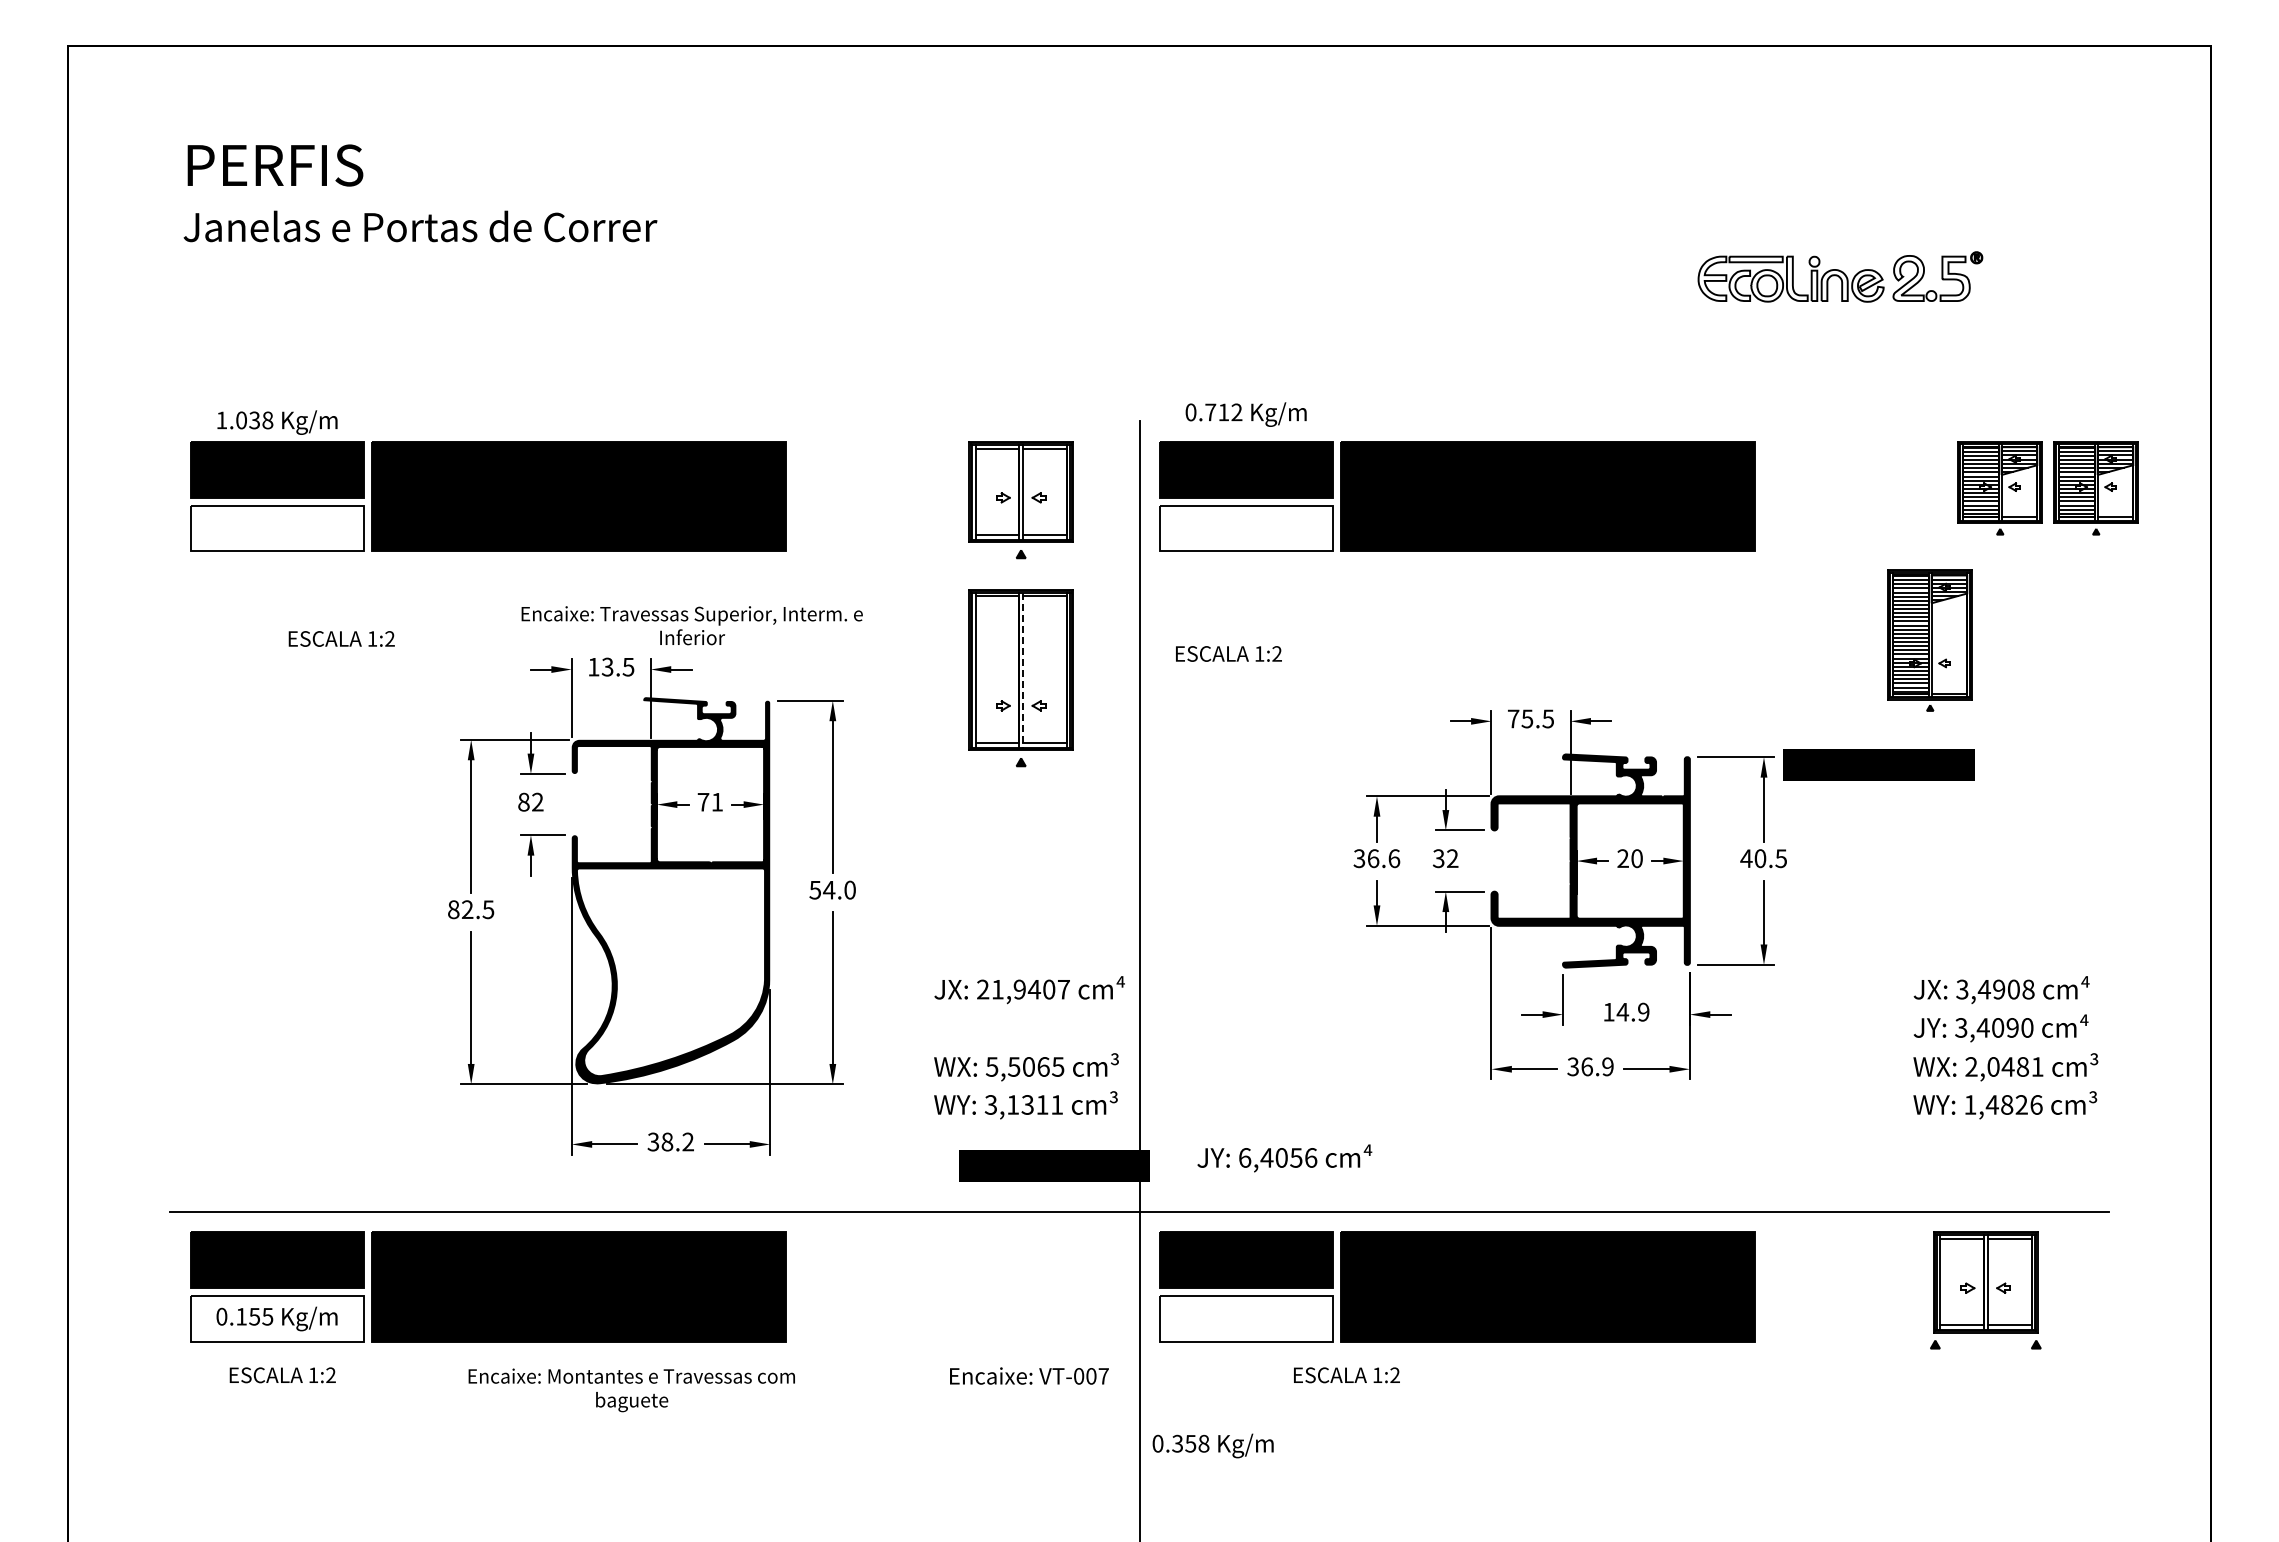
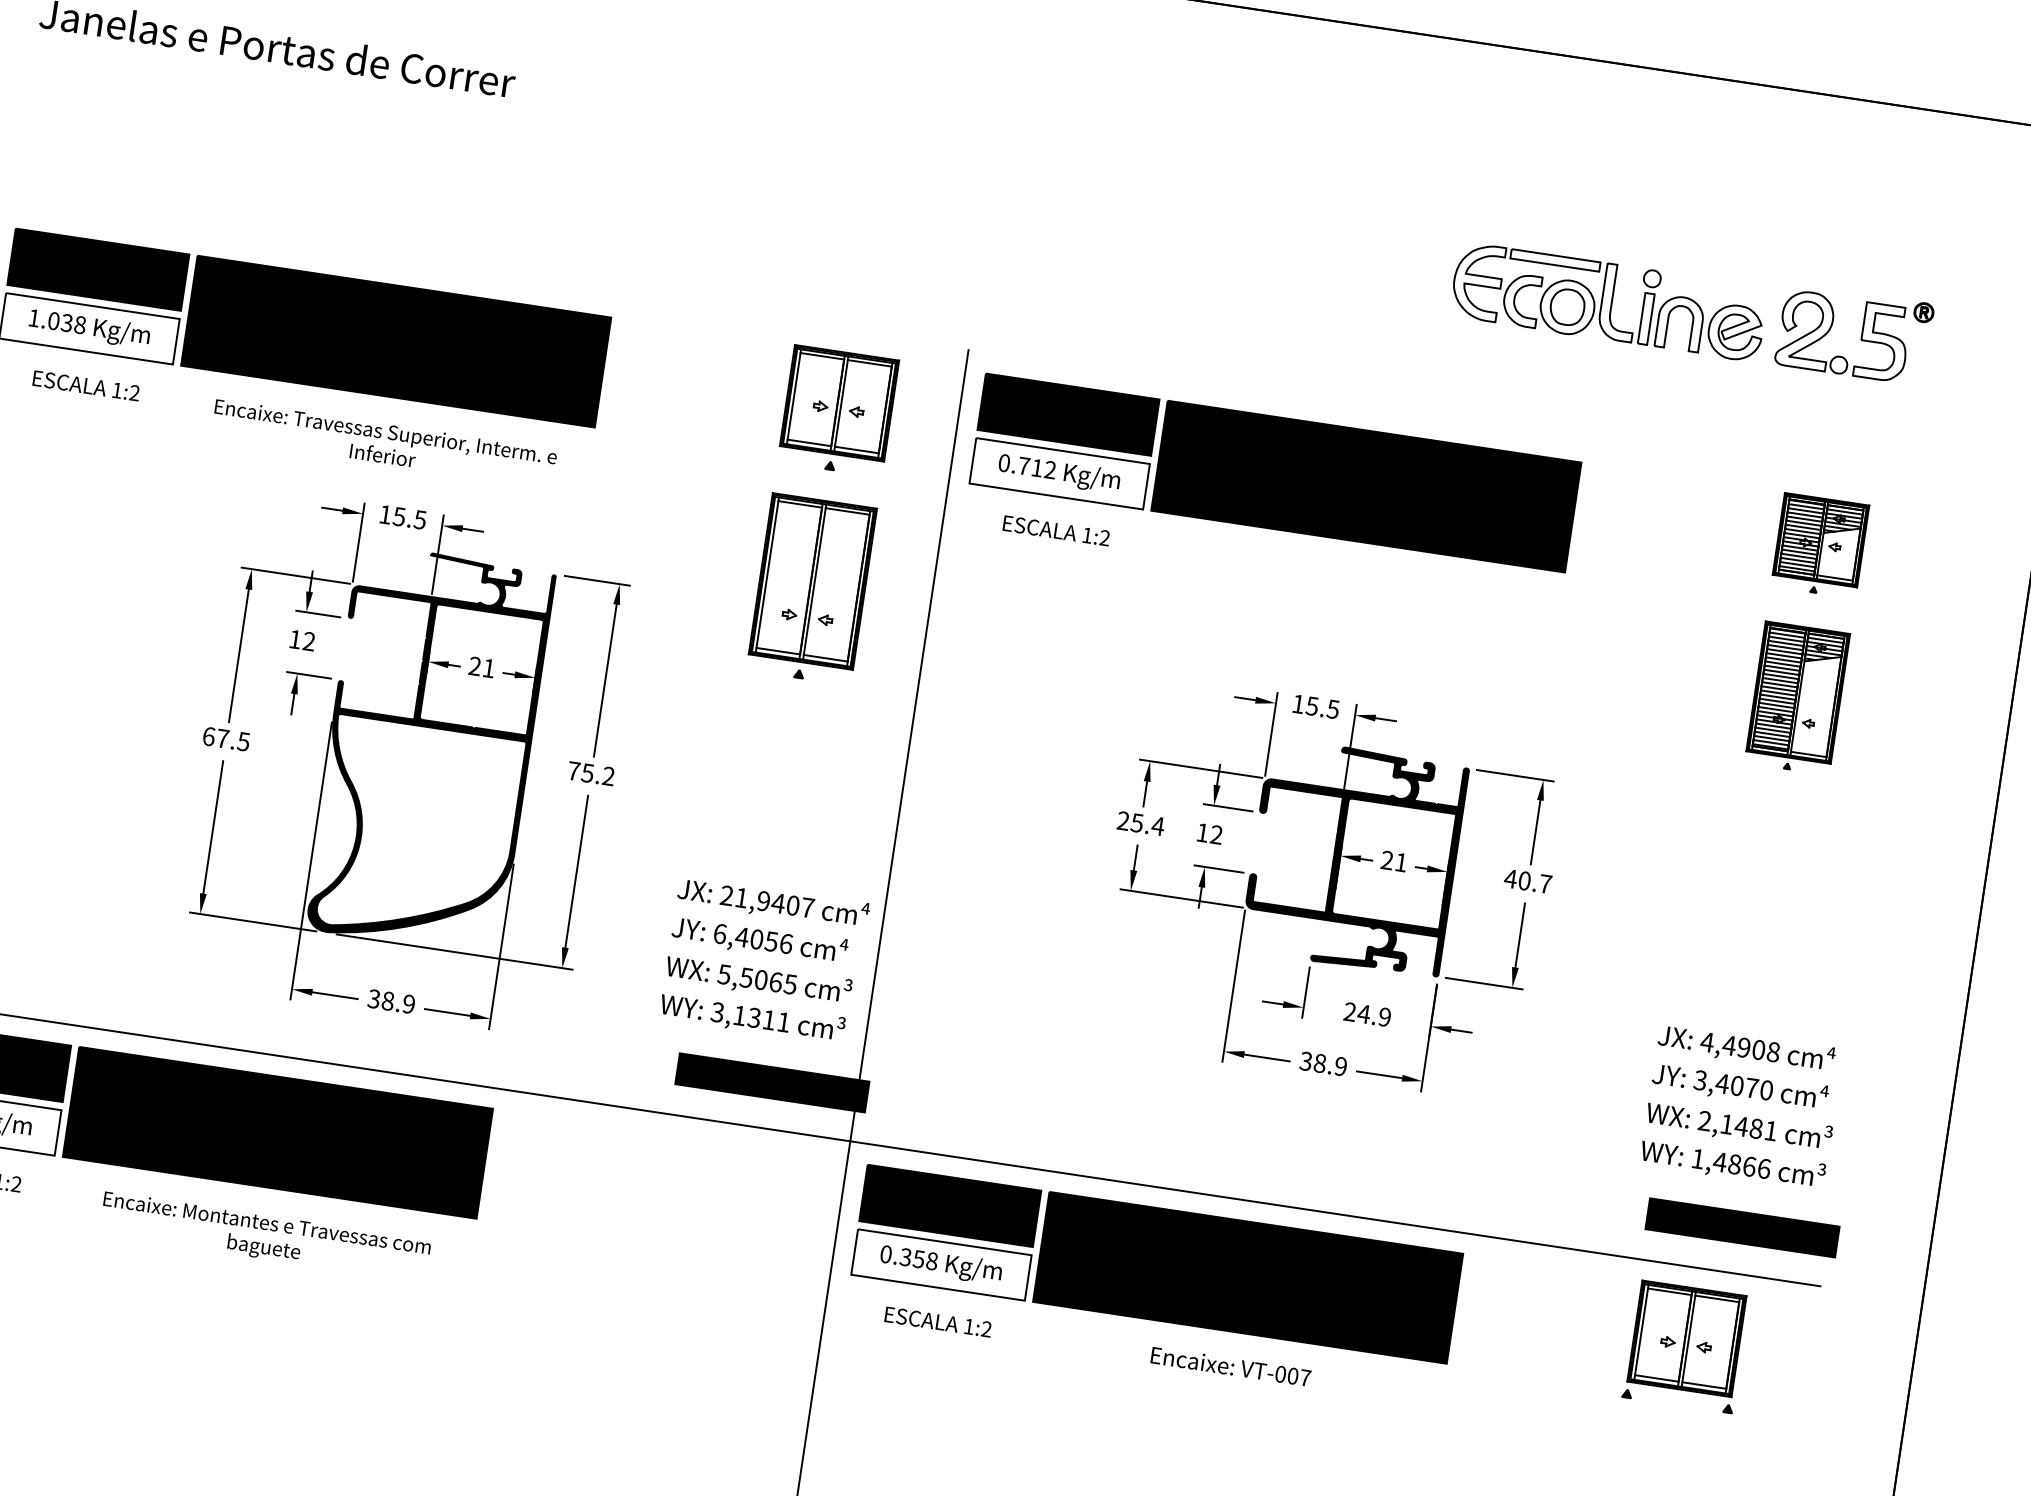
part: (1840, 276) -> (1691, 310), size x1.67
text: (1245, 414) -> (1058, 473), moved
text: (277, 422) -> (89, 328), moved
part: (2095, 488) -> (1915, 560), removed
text: (691, 625) -> (383, 443), moved
text: (341, 638) -> (86, 385), moved
part: (1929, 640) -> (1796, 698), moved
text: (1228, 653) -> (1056, 530), moved
text: (607, 666) -> (399, 516), 13.5 -> 15.5
line: (1023, 670) -> (815, 582), dashed -> solid
text: (1513, 718) -> (1298, 703), 75.5 -> 15.5
text: (1878, 764) -> (1742, 1227), moved
text: (523, 801) -> (294, 638), 82 -> 12
text: (703, 801) -> (475, 665), 71 -> 21
text: (1376, 858) -> (1140, 823), 36.6 -> 25.4
text: (1438, 858) -> (1202, 832), 32 -> 12
text: (1636, 858) -> (1400, 862), 20 -> 21
text: (1781, 858) -> (1545, 883), 40.5 -> 40.7
text: (832, 889) -> (591, 773), 54.0 -> 75.2
text: (460, 909) -> (215, 737), 82.5 -> 67.5
text: (1961, 989) -> (1706, 1042), 3,4908 -> 4,4908
text: (1608, 1011) -> (1349, 1011), 14.9 -> 24.9
text: (2012, 1027) -> (1751, 1087), 3,4090 -> 3,4070
text: (1586, 1066) -> (1319, 1063), 36.9 -> 38.9
text: (1993, 1066) -> (1726, 1123), 2,0481 -> 2,1481
text: (2021, 1104) -> (1749, 1166), 1,4826 -> 1,4866
text: (687, 1142) -> (408, 1004), 38.2 -> 38.9
text: (1284, 1158) -> (759, 940), moved
text: (1029, 1375) -> (1231, 1366), moved
text: (1346, 1375) -> (937, 1322), moved
text: (631, 1390) -> (264, 1237), moved
text: (1212, 1445) -> (940, 1264), moved

